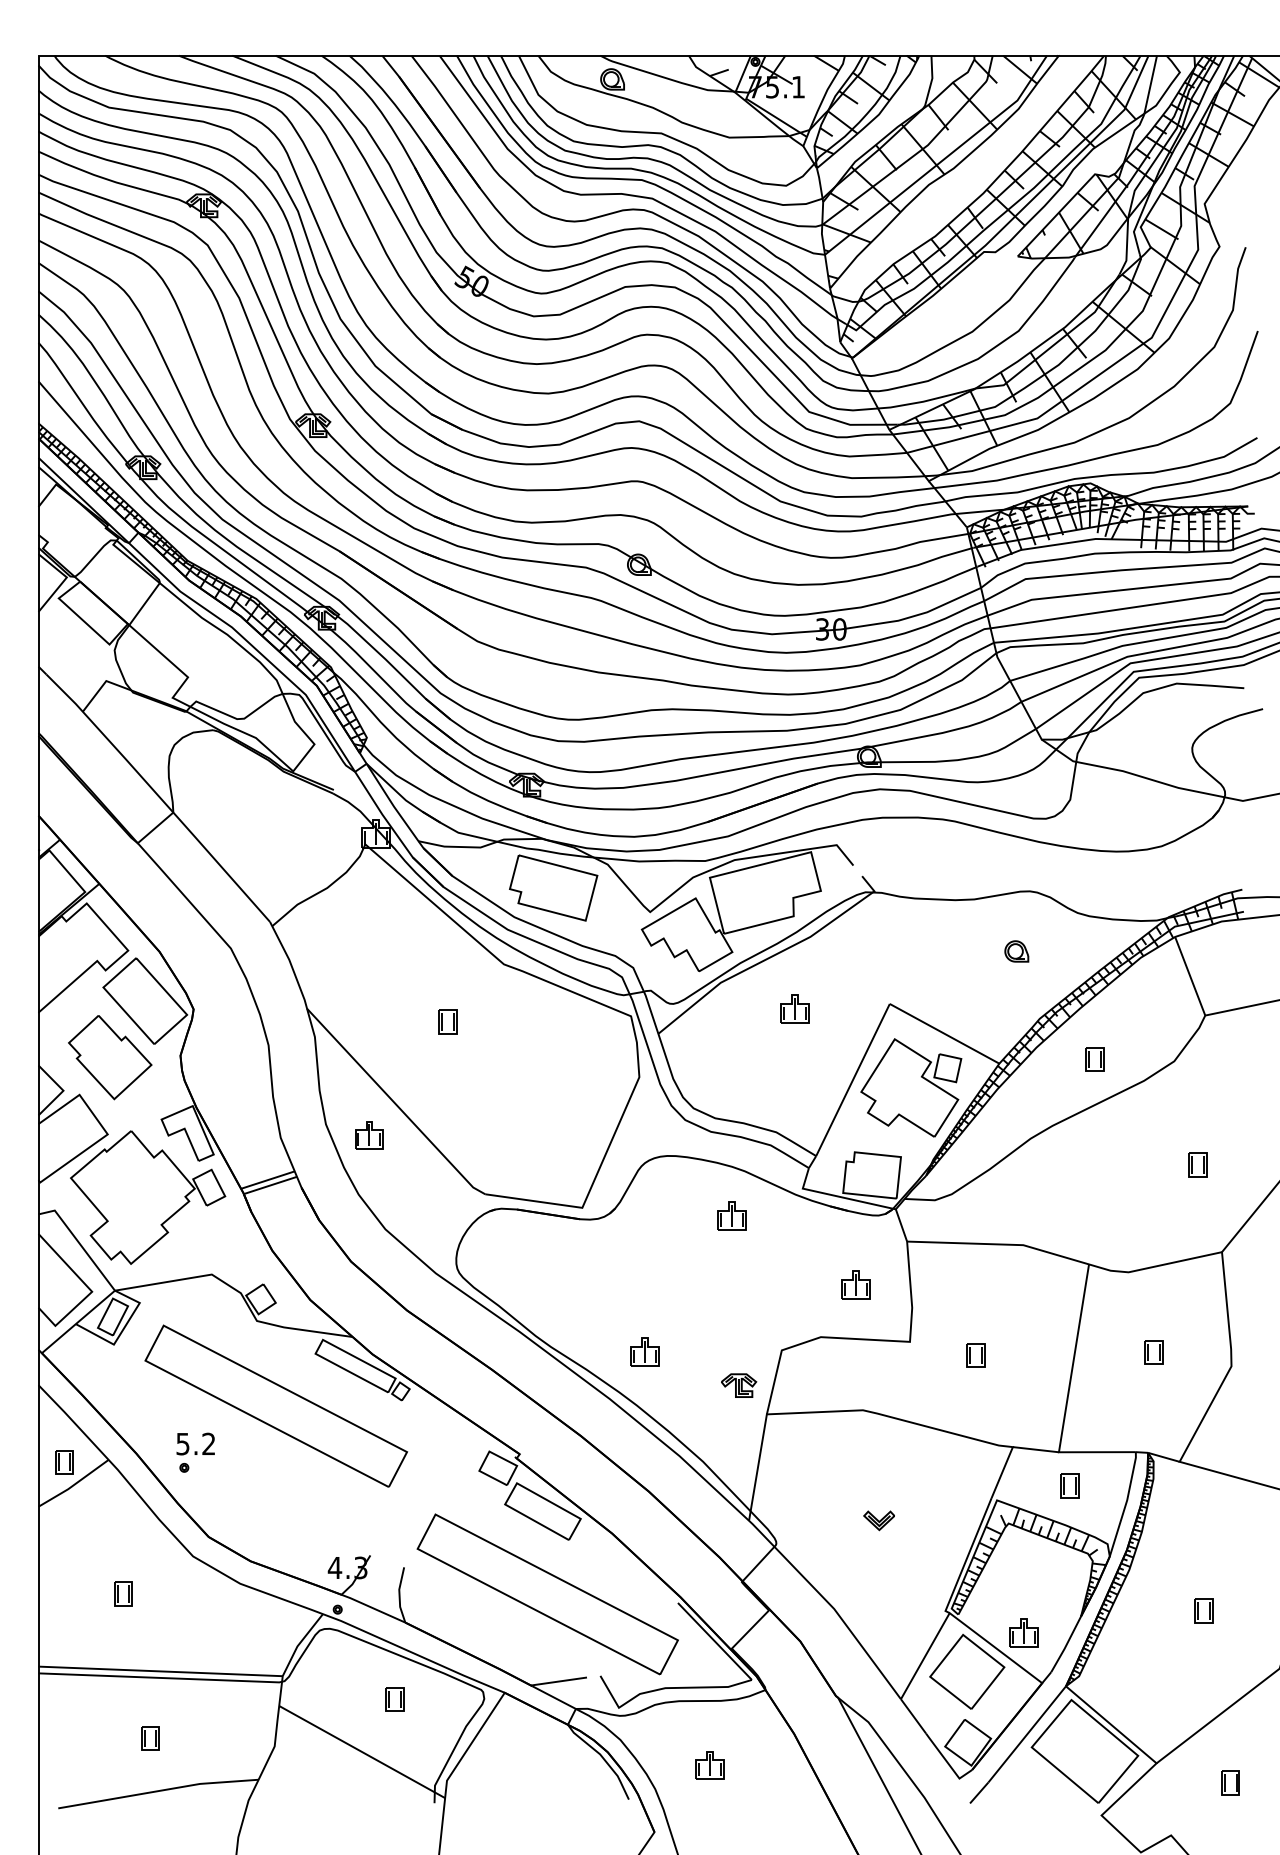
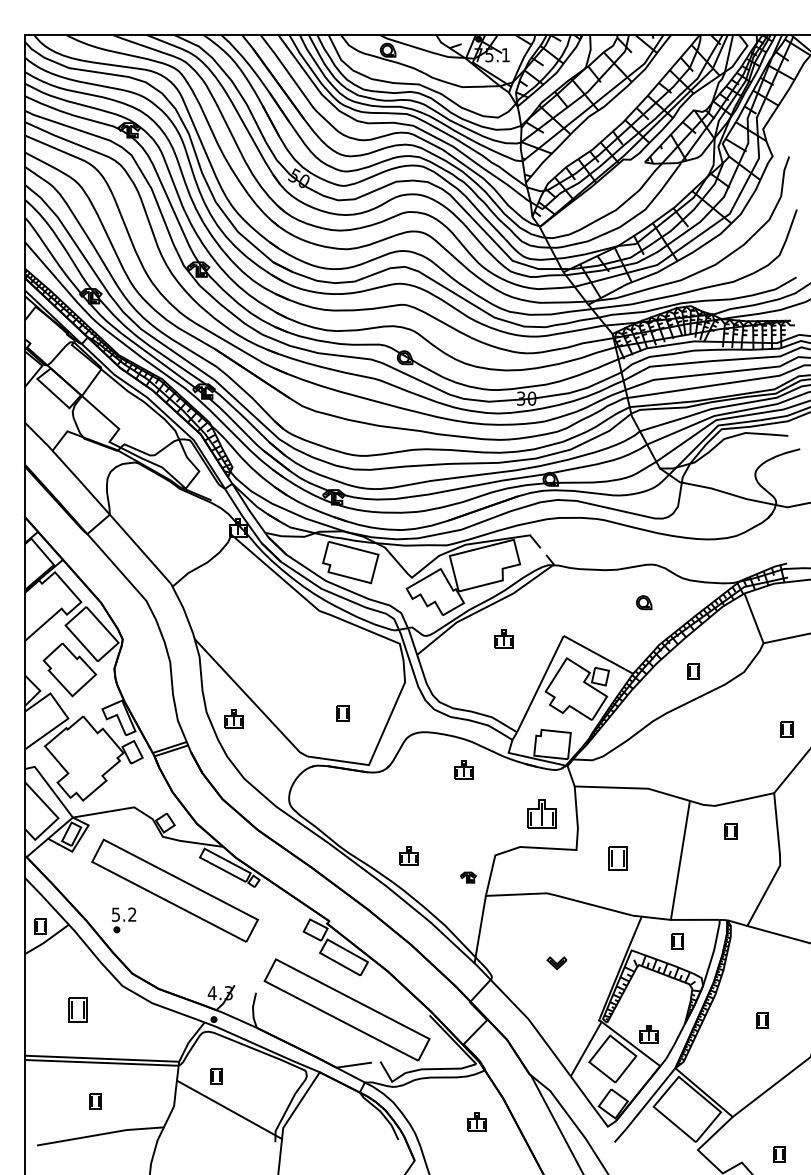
part: (447, 1022) -> (342, 713), moved
part: (1197, 1164) -> (786, 729), moved
part: (854, 1284) -> (541, 813), size x1.6
part: (1153, 1352) -> (730, 831), moved
part: (976, 1355) -> (618, 858), size x1.6
part: (739, 1385) -> (468, 877), size x0.7
part: (123, 1593) -> (78, 1009), size x1.6
part: (395, 1699) -> (216, 1076), moved
part: (709, 1764) -> (476, 1121), moved
part: (1230, 1783) -> (779, 1154), moved

